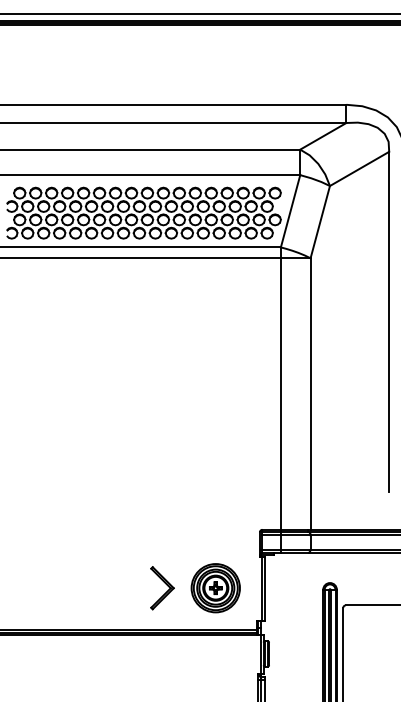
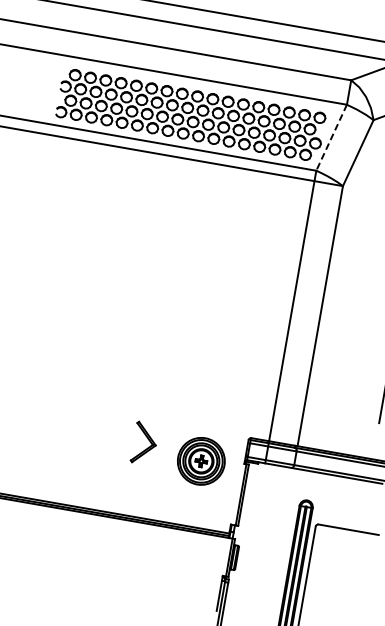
line: (290, 211) -> (331, 137), solid -> dashed
part: (162, 588) -> (144, 443), moved
part: (215, 588) -> (201, 461), moved

